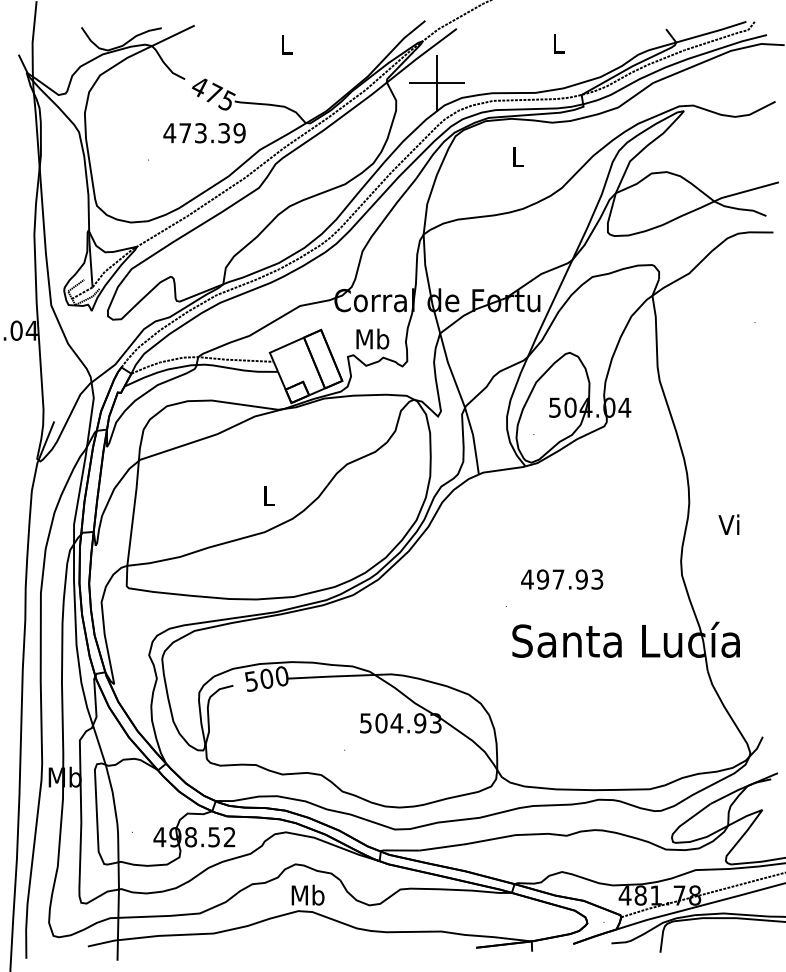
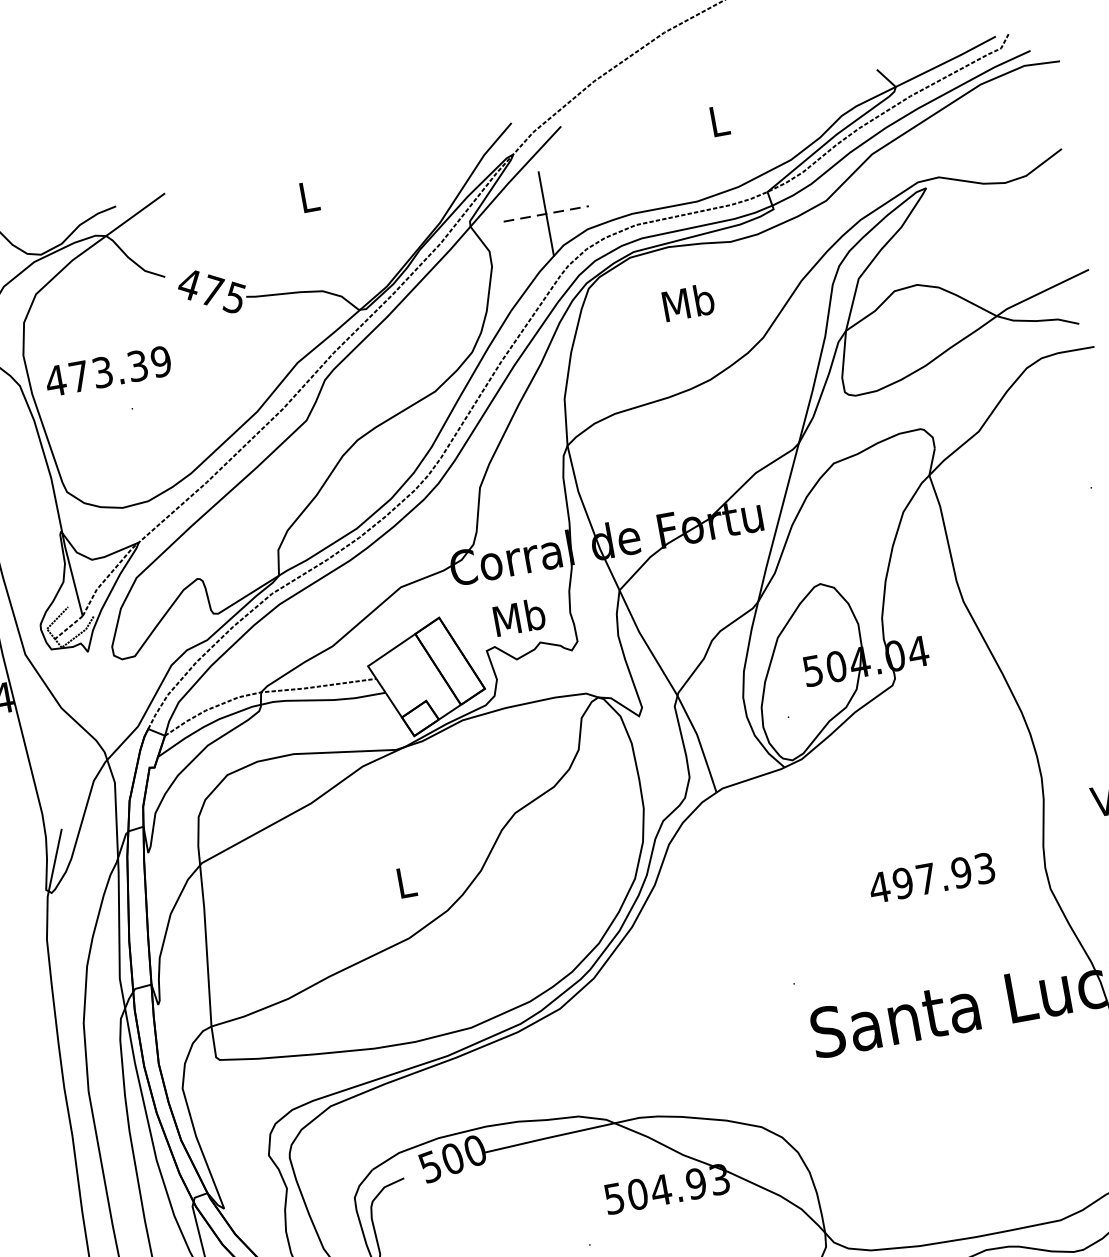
line: (437, 83) -> (547, 214), solid -> dashed
text: (204, 133) -> (108, 371), moved
text: (517, 156) -> (687, 302), L -> Mb
text: (562, 579) -> (932, 877), moved

